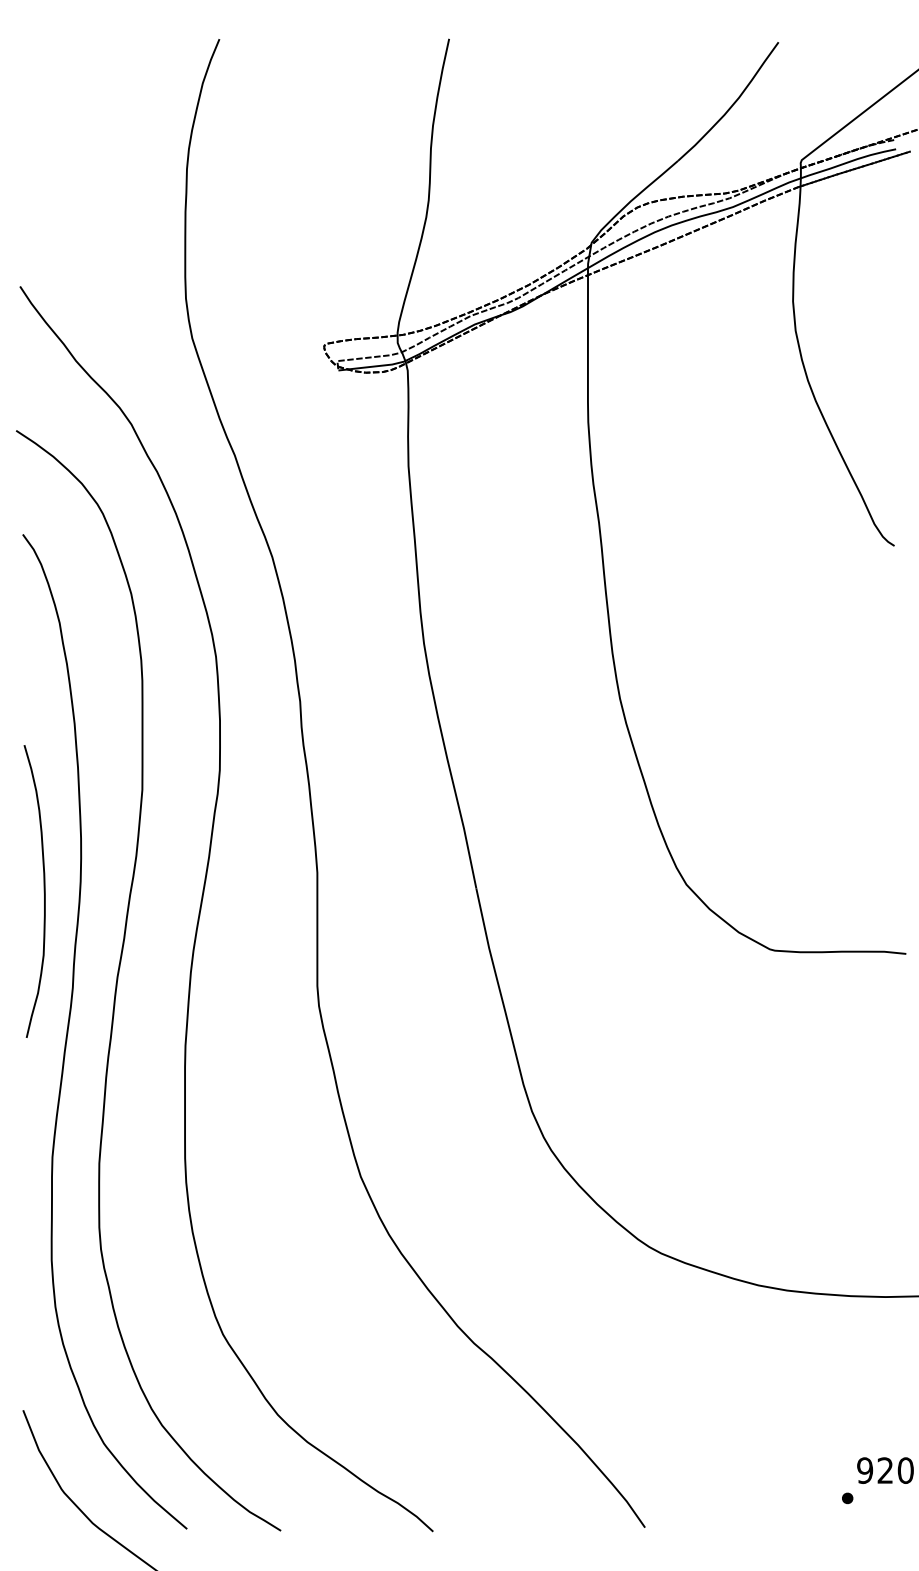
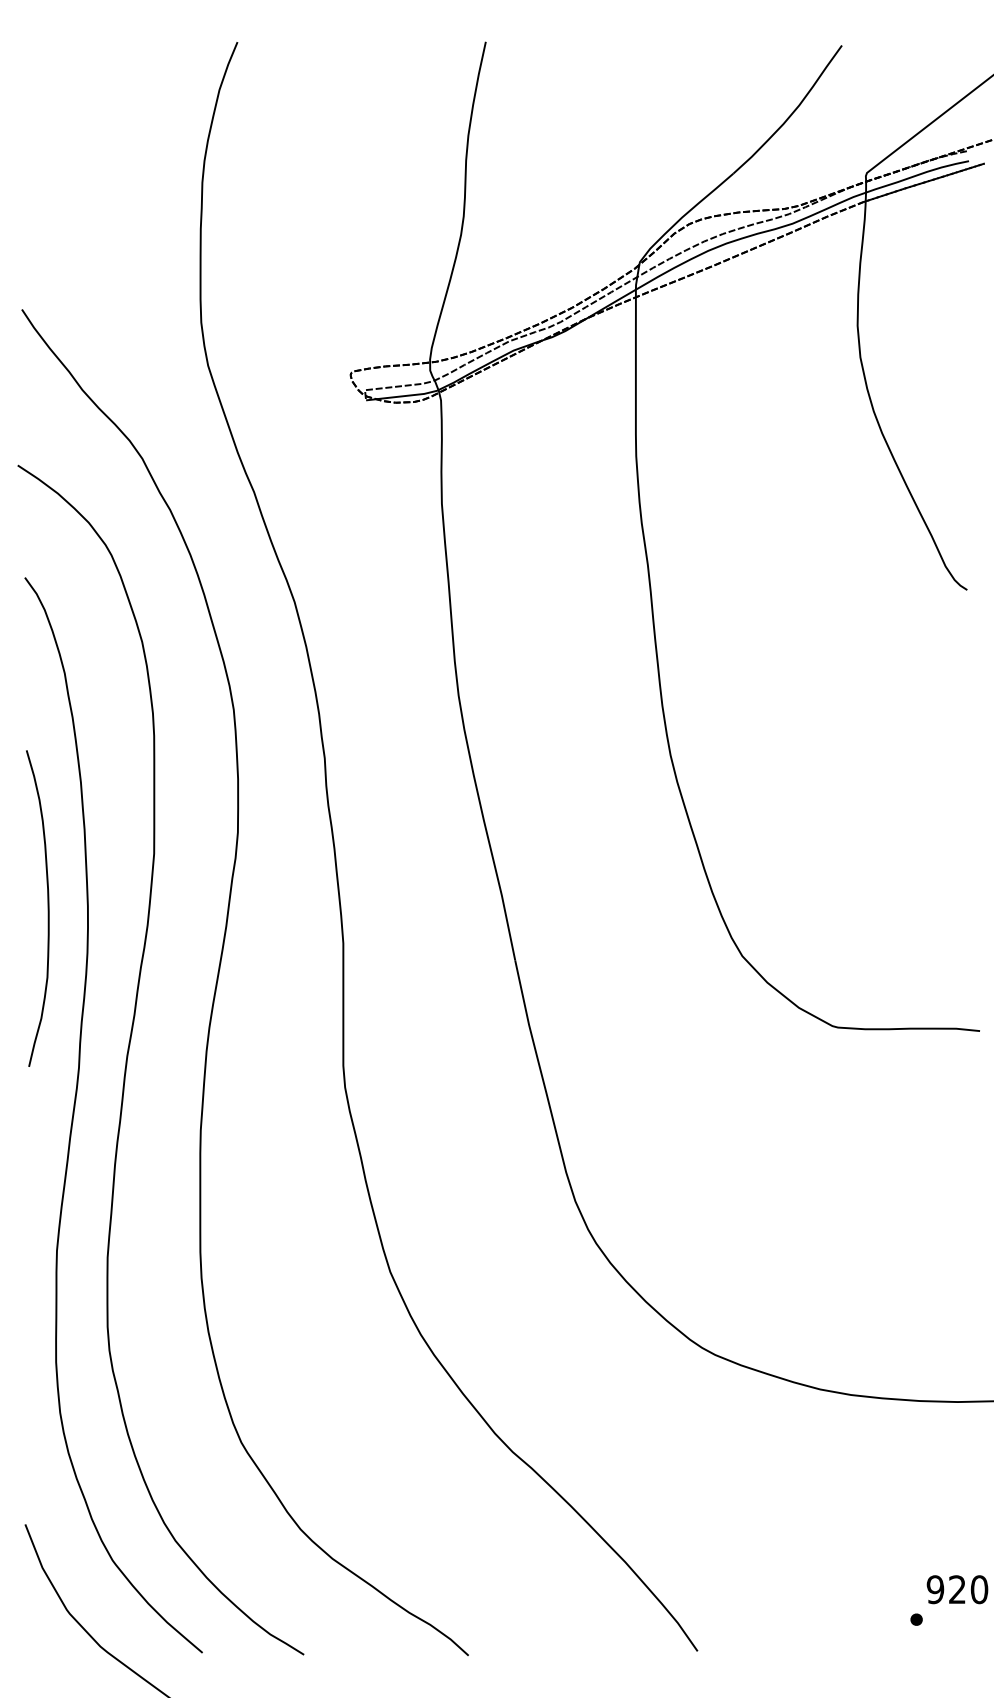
curve: (43, 891) -> (47, 908), moved

